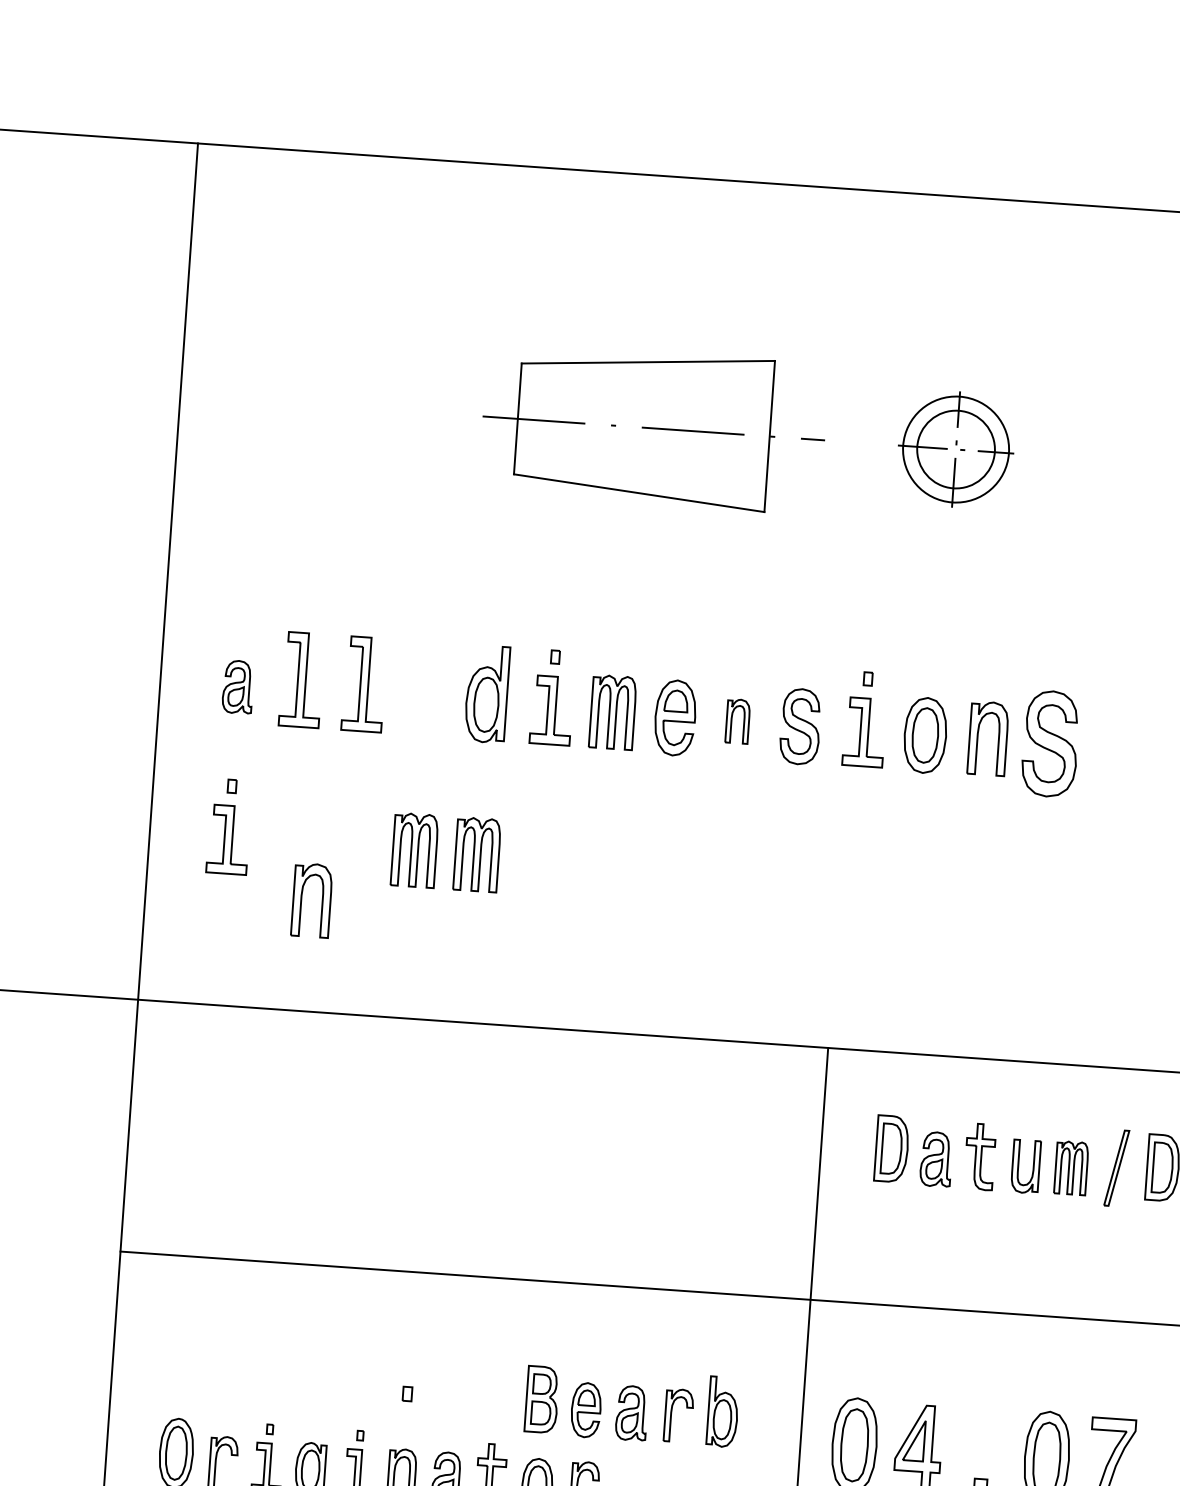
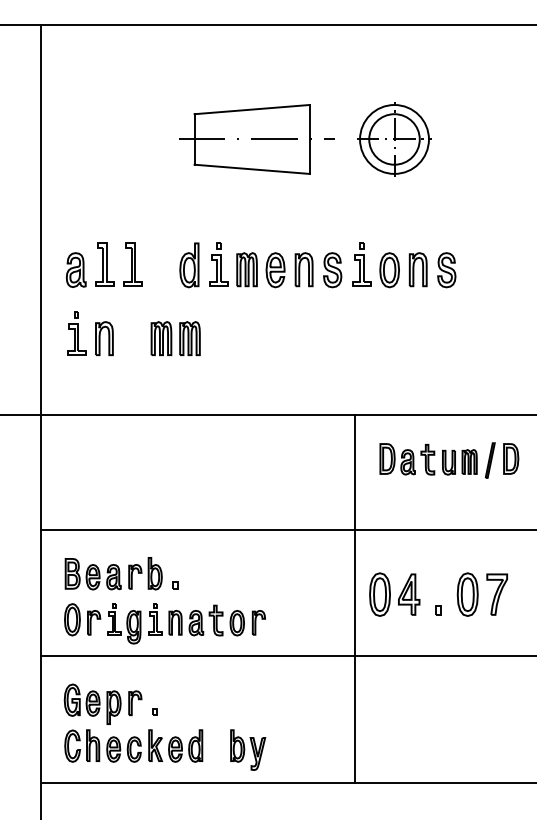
part: (956, 449) -> (394, 139), size x1.43
part: (236, 685) -> (75, 269), size x1.43
part: (736, 720) -> (303, 269), size x1.67
part: (1049, 744) -> (446, 270), size x0.71
part: (312, 900) -> (104, 338), moved
part: (631, 1405) -> (113, 573), moved

